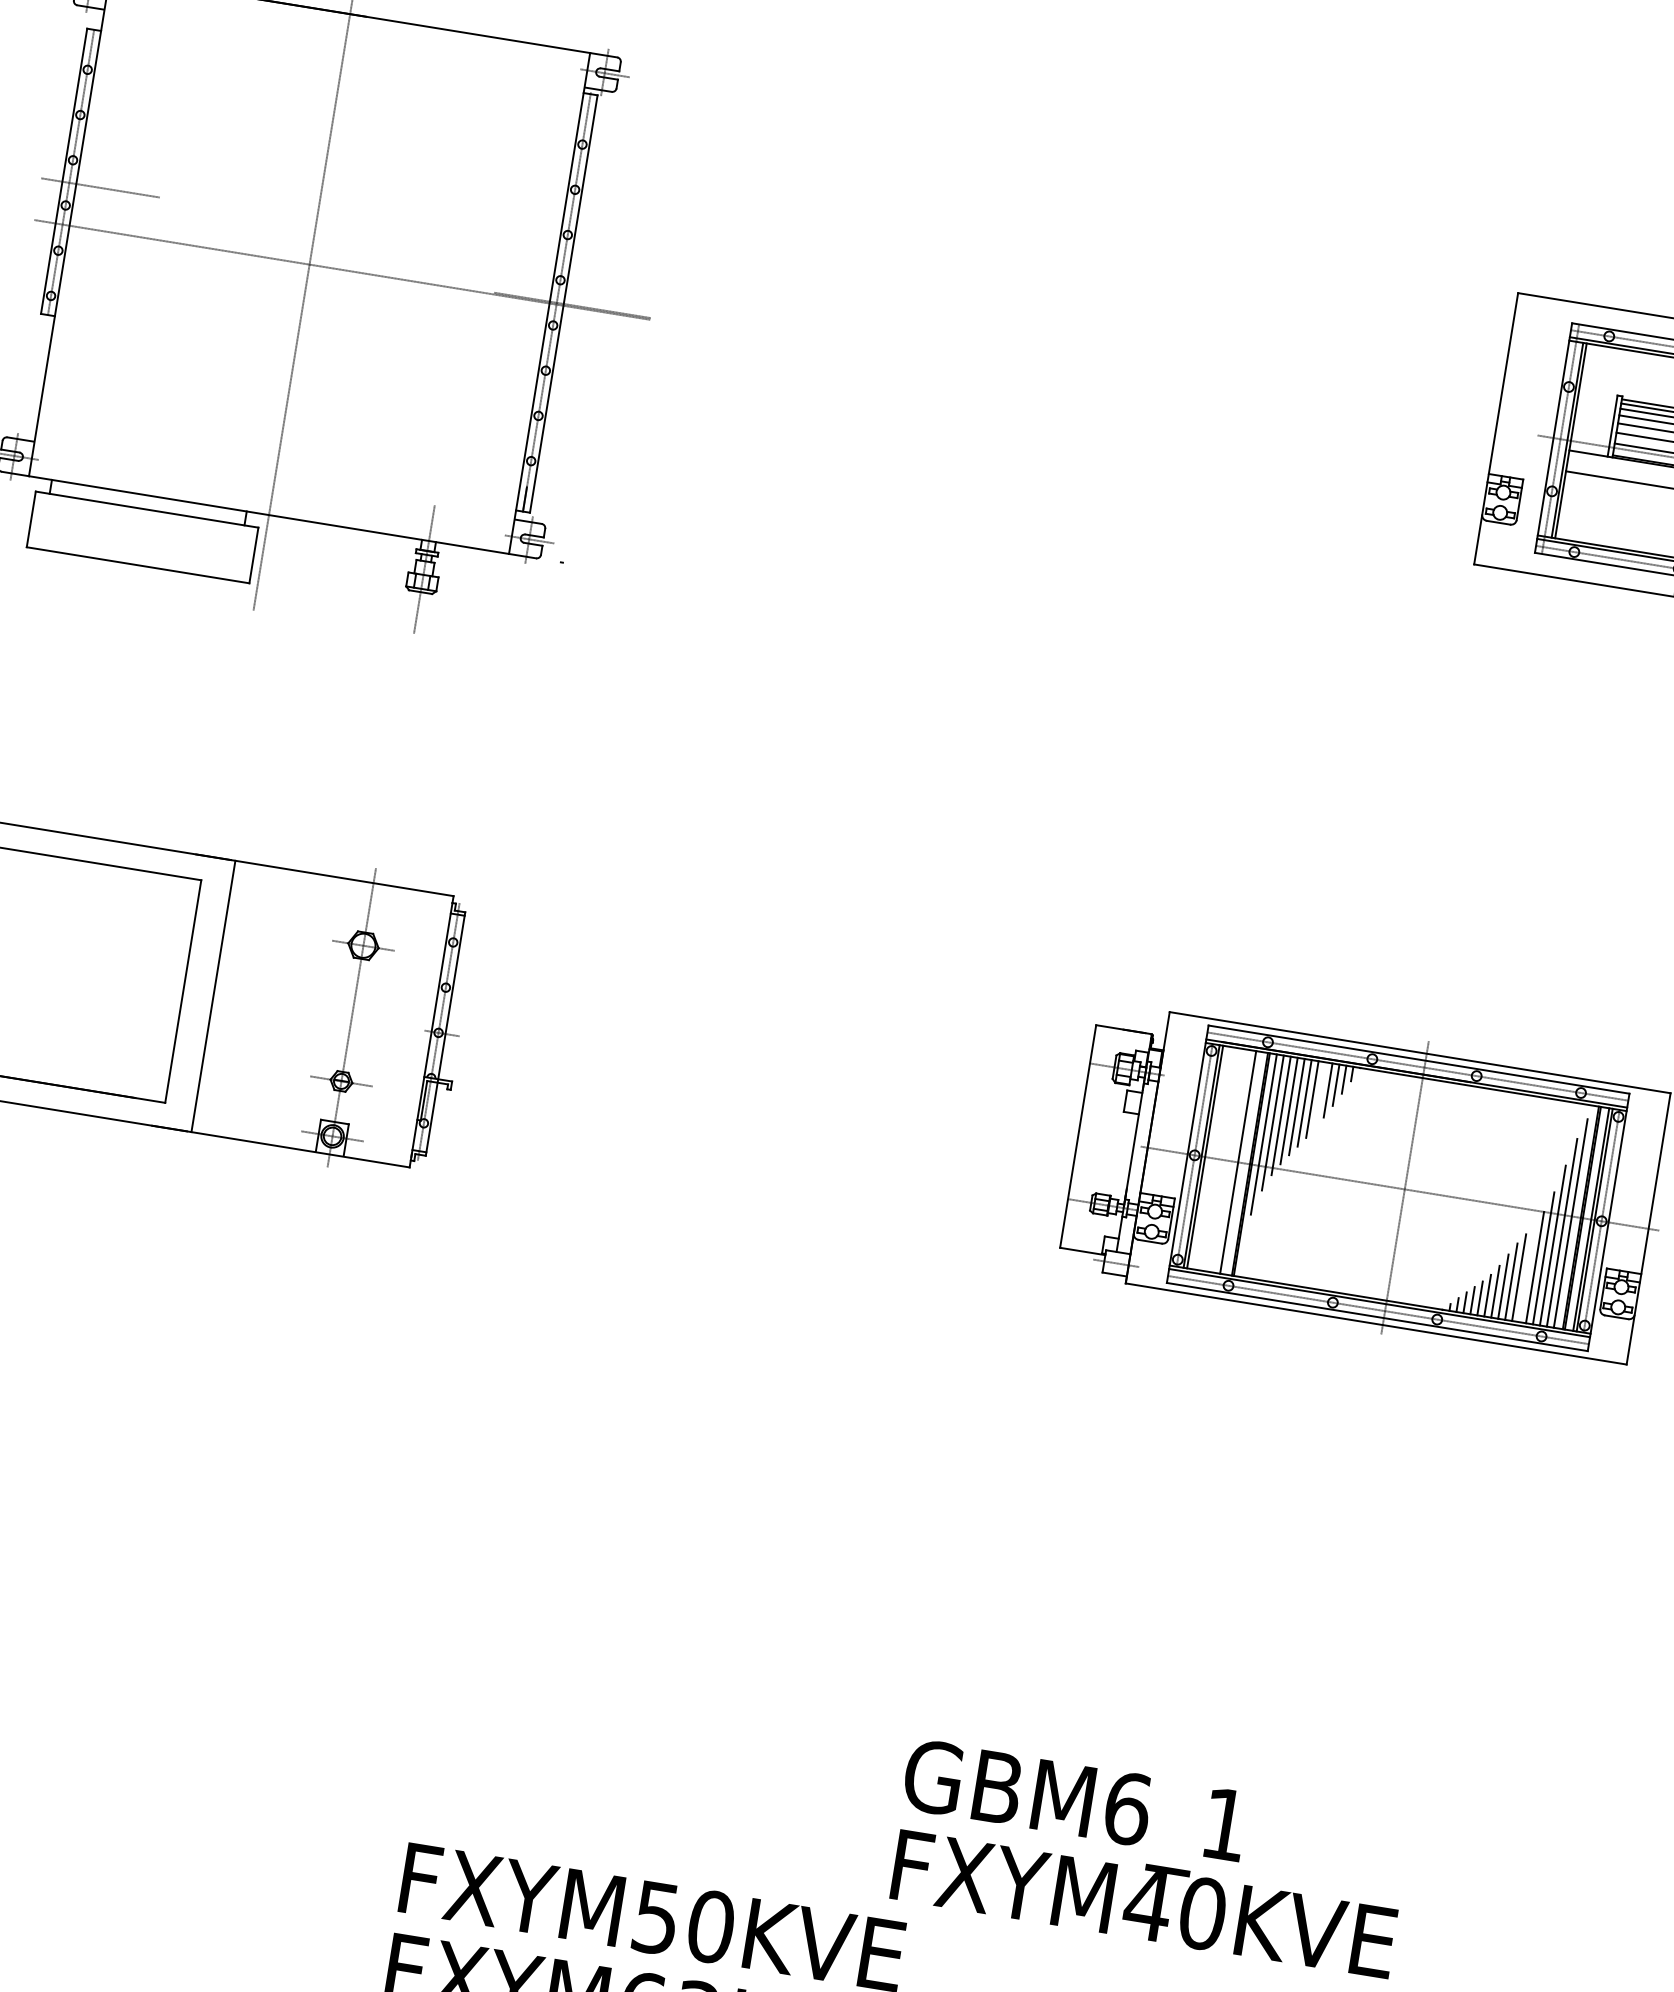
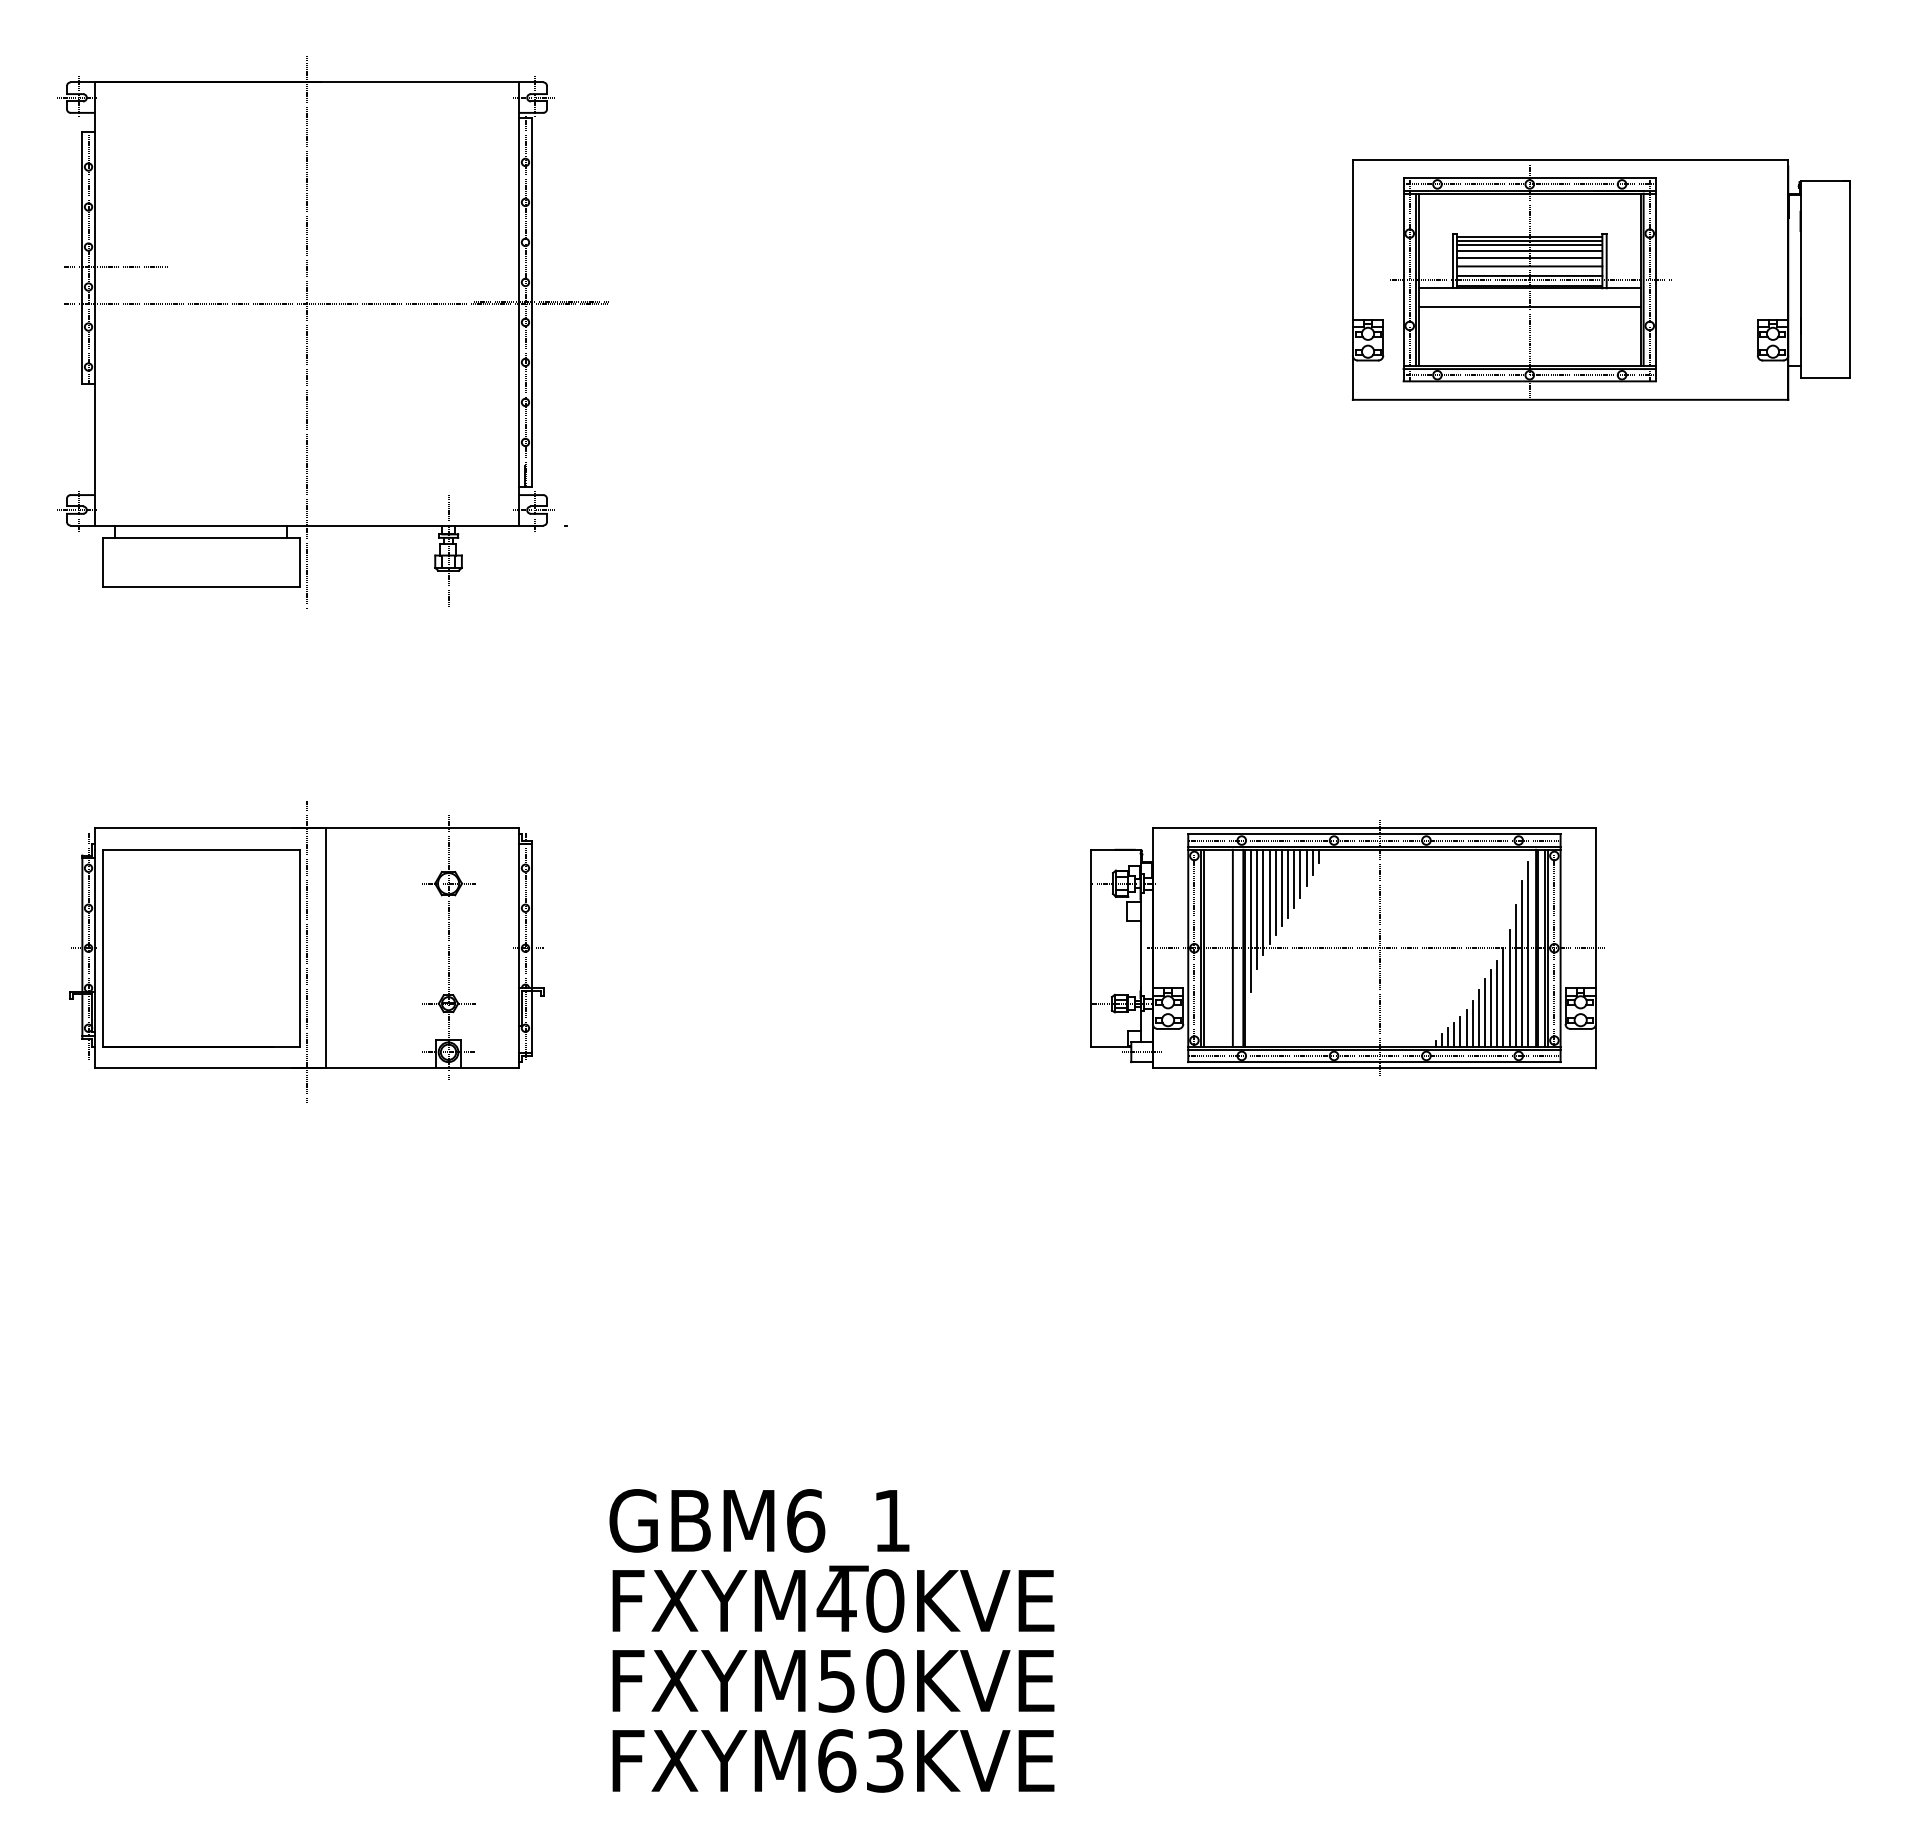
line: (191, 996) -> (307, 951), added
line: (1320, 1094) -> (1294, 878), added
line: (1527, 1273) -> (1497, 1003), added
text: (1149, 1858) -> (831, 1560), moved

